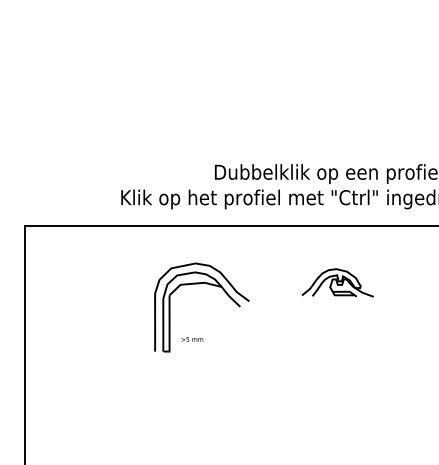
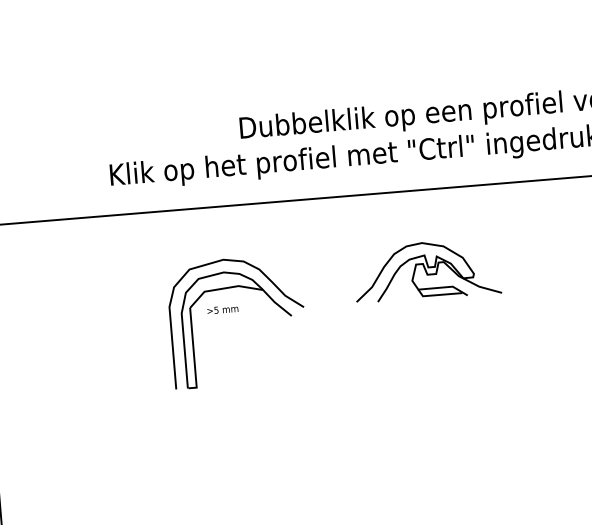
part: (337, 282) -> (426, 270), size x1.43
text: (192, 339) -> (223, 309), moved

